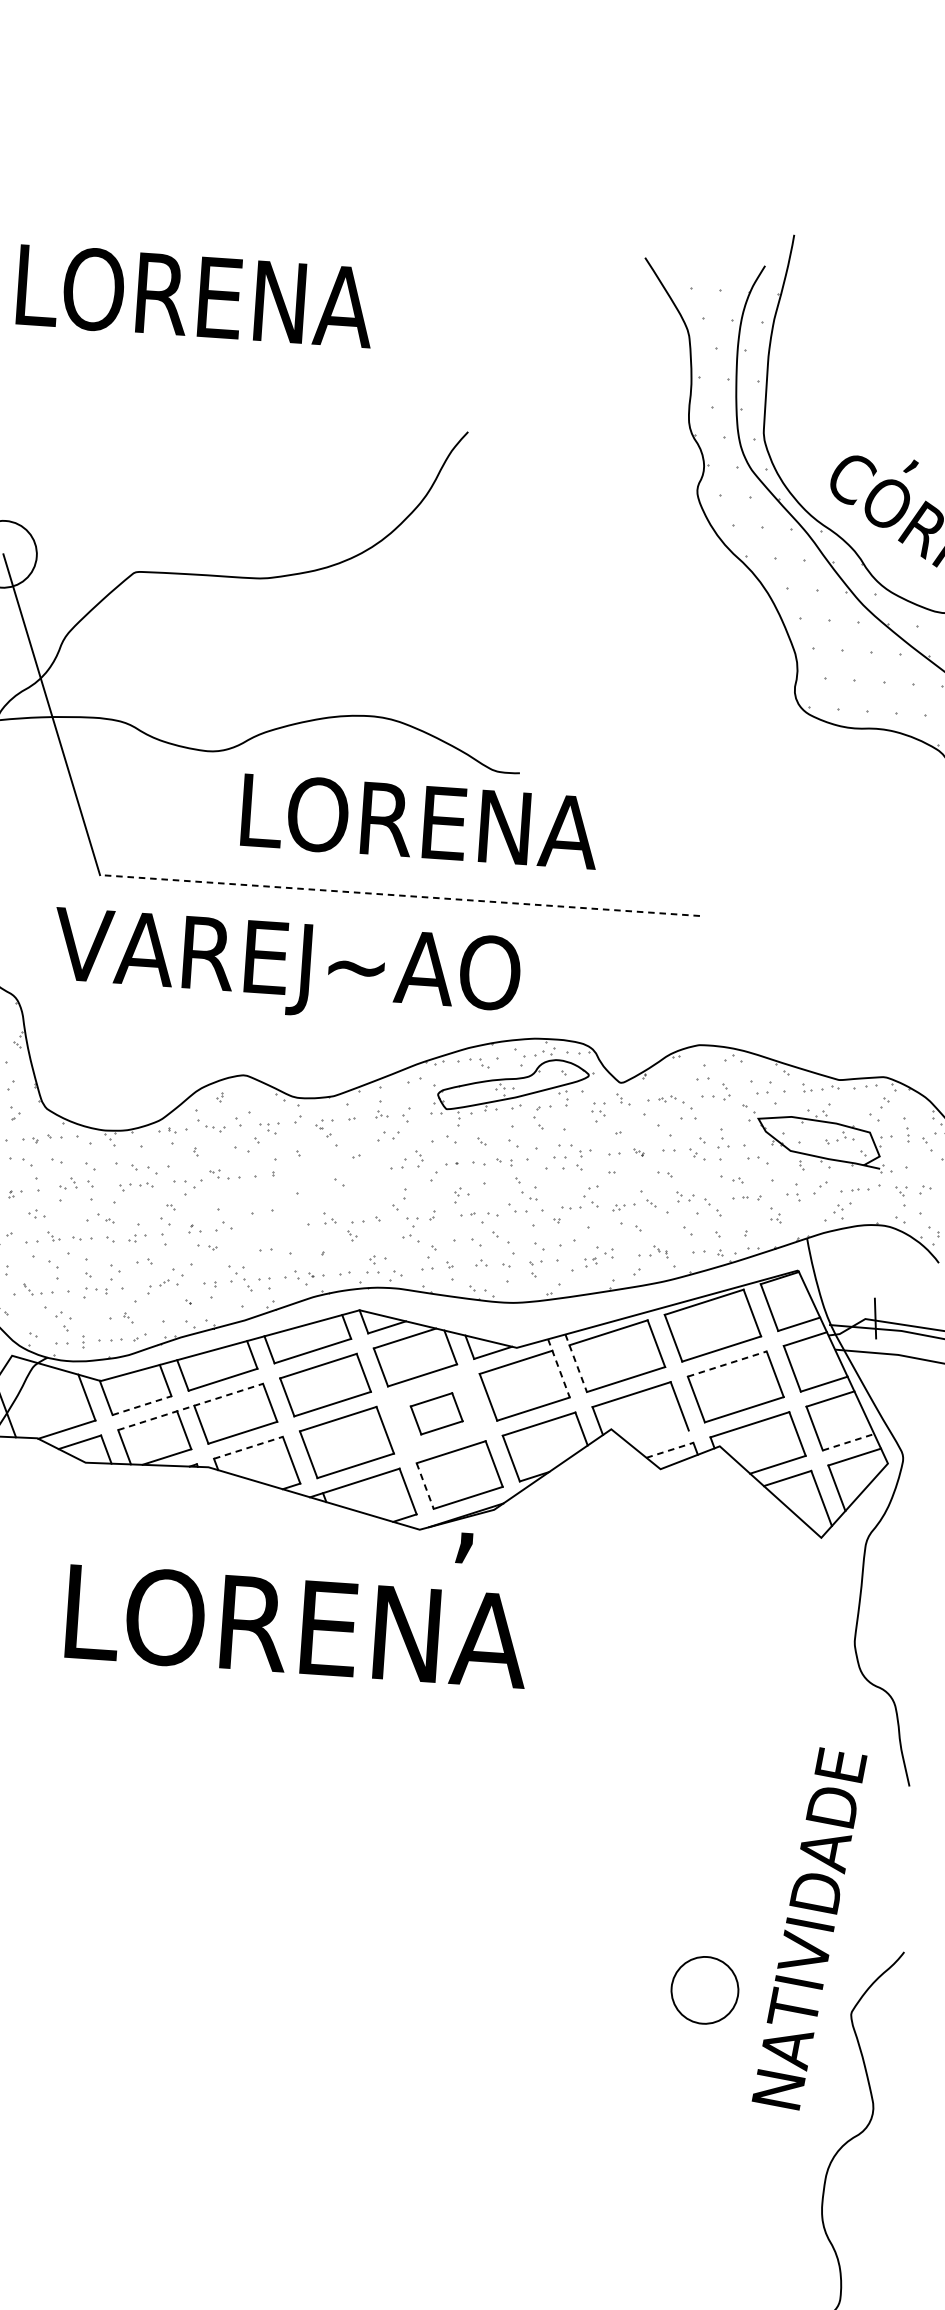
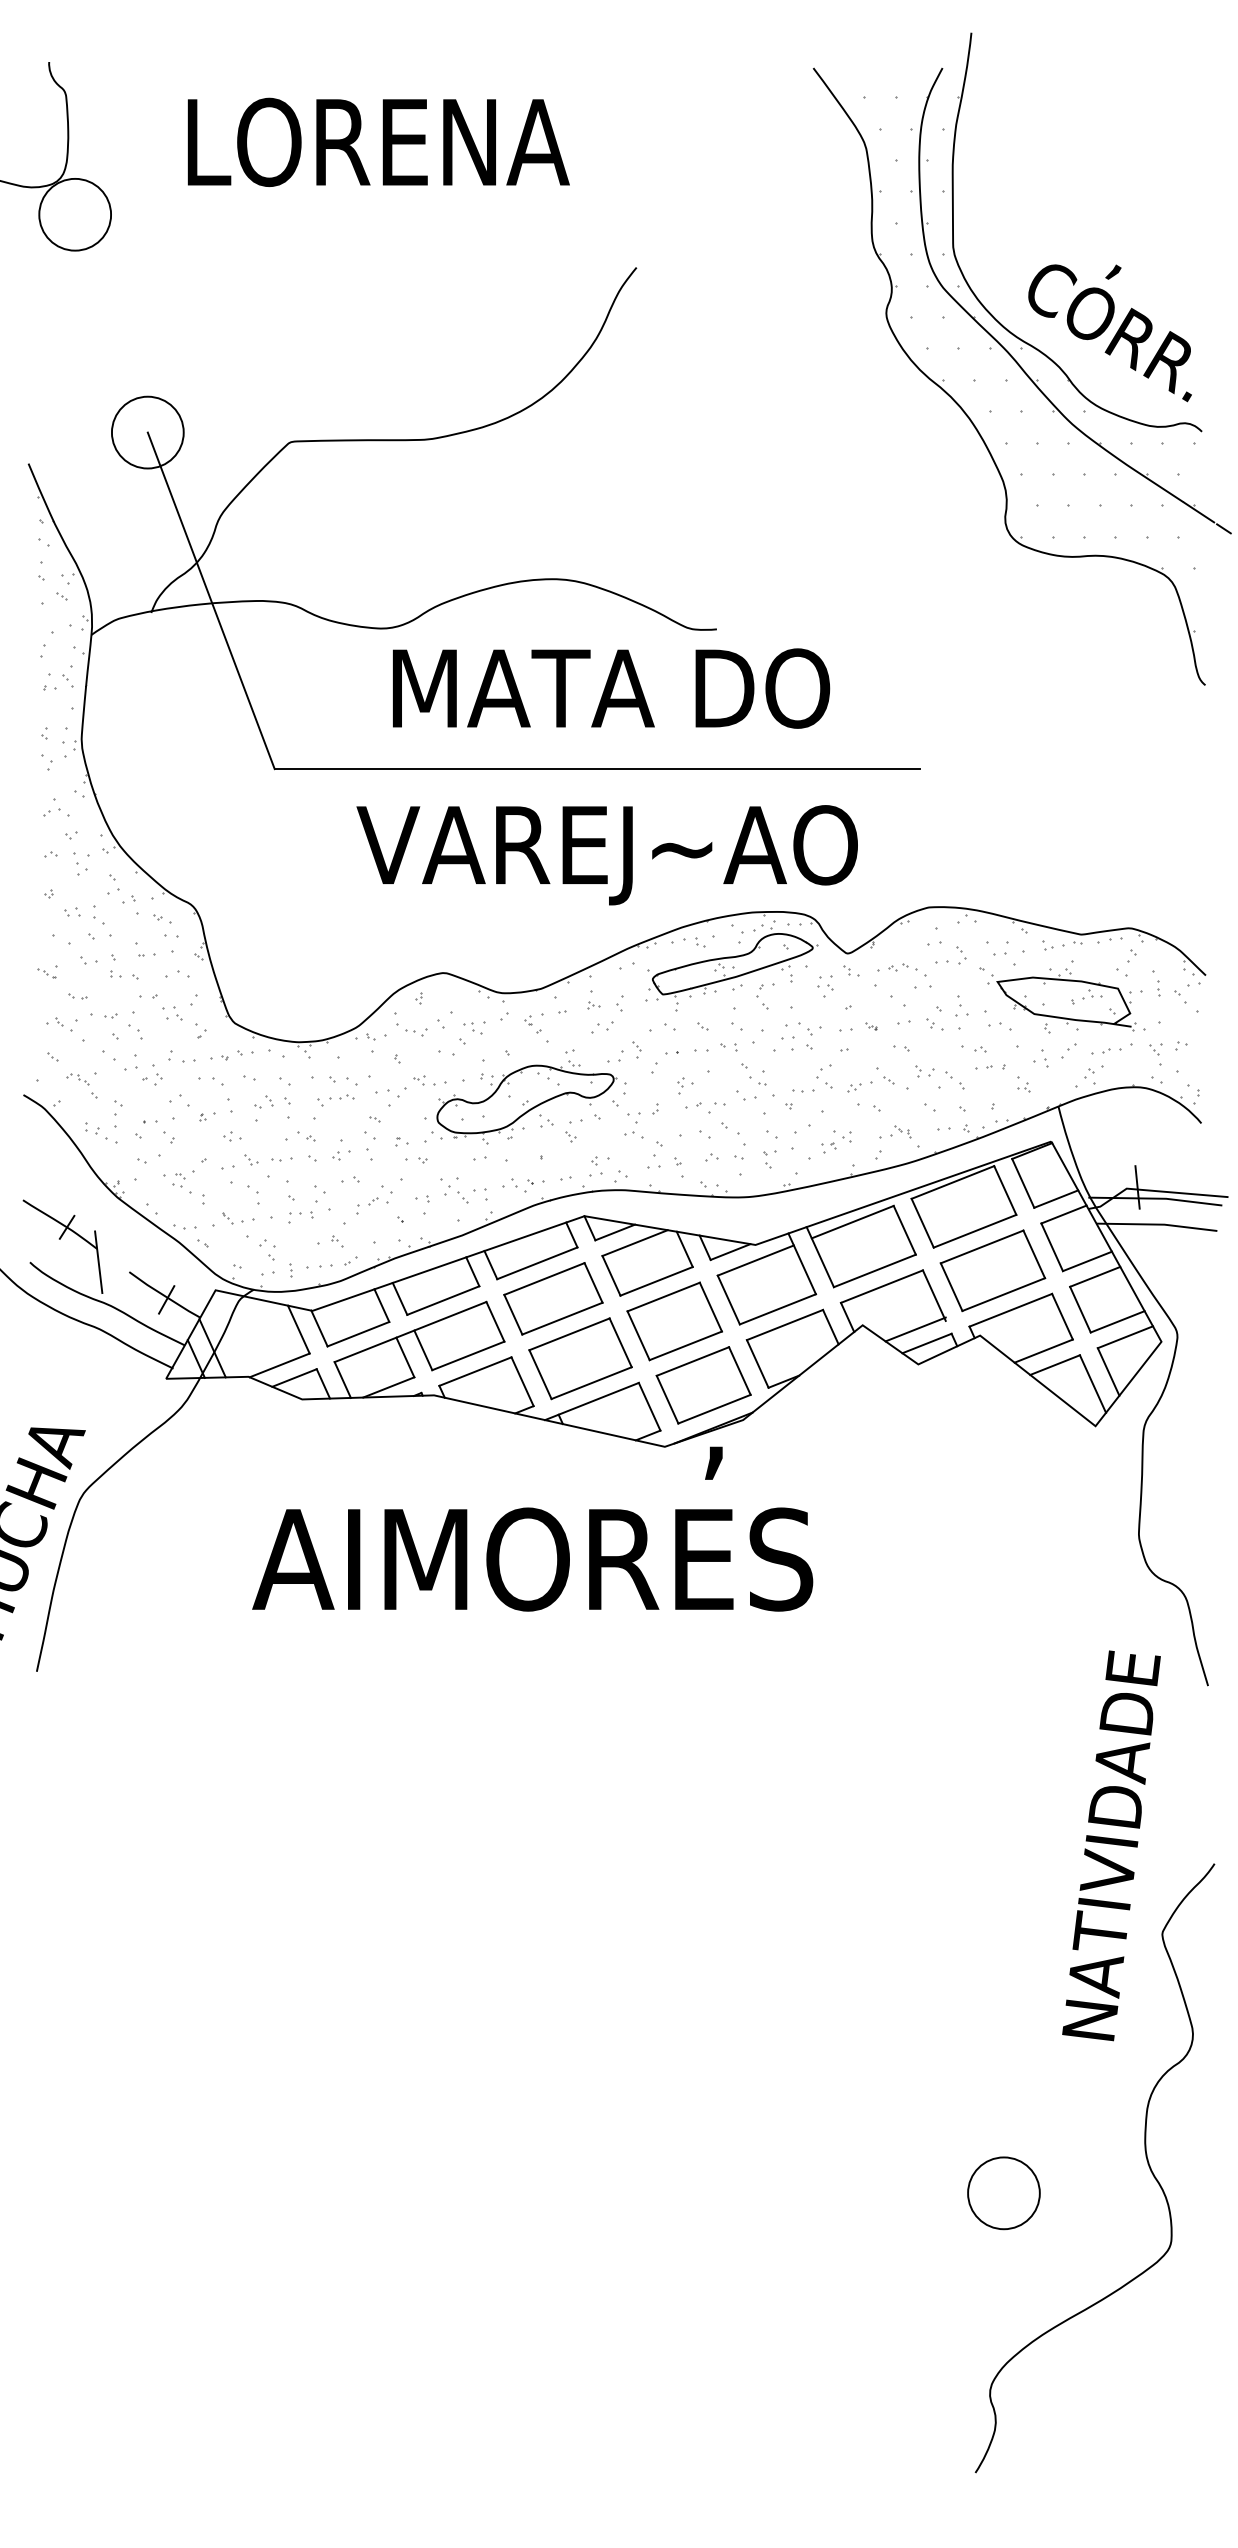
text: (195, 295) -> (378, 141), moved
text: (418, 821) -> (611, 688), LORENA -> MATA DO
line: (400, 895) -> (597, 769), dashed -> solid
text: (285, 968) -> (606, 855), moved
part: (312, 1200) -> (526, 1102), added
line: (576, 1363) -> (820, 1257), dashed -> solid
line: (727, 1363) -> (982, 1246), dashed -> solid
line: (559, 1368) -> (802, 1264), dashed -> solid
line: (142, 1405) -> (358, 1334), dashed -> solid
line: (190, 1407) -> (410, 1332), dashed -> solid
part: (436, 1413) -> (674, 1321), size x1.67
line: (660, 1436) -> (915, 1329), added
line: (848, 1441) -> (1117, 1321), dashed -> solid
line: (248, 1447) -> (475, 1371), dashed -> solid
line: (670, 1450) -> (927, 1343), dashed -> solid
line: (425, 1486) -> (667, 1400), dashed -> solid
text: (289, 1626) -> (532, 1559), LORENA -> AIMORES
part: (704, 1990) -> (1003, 2193), moved

